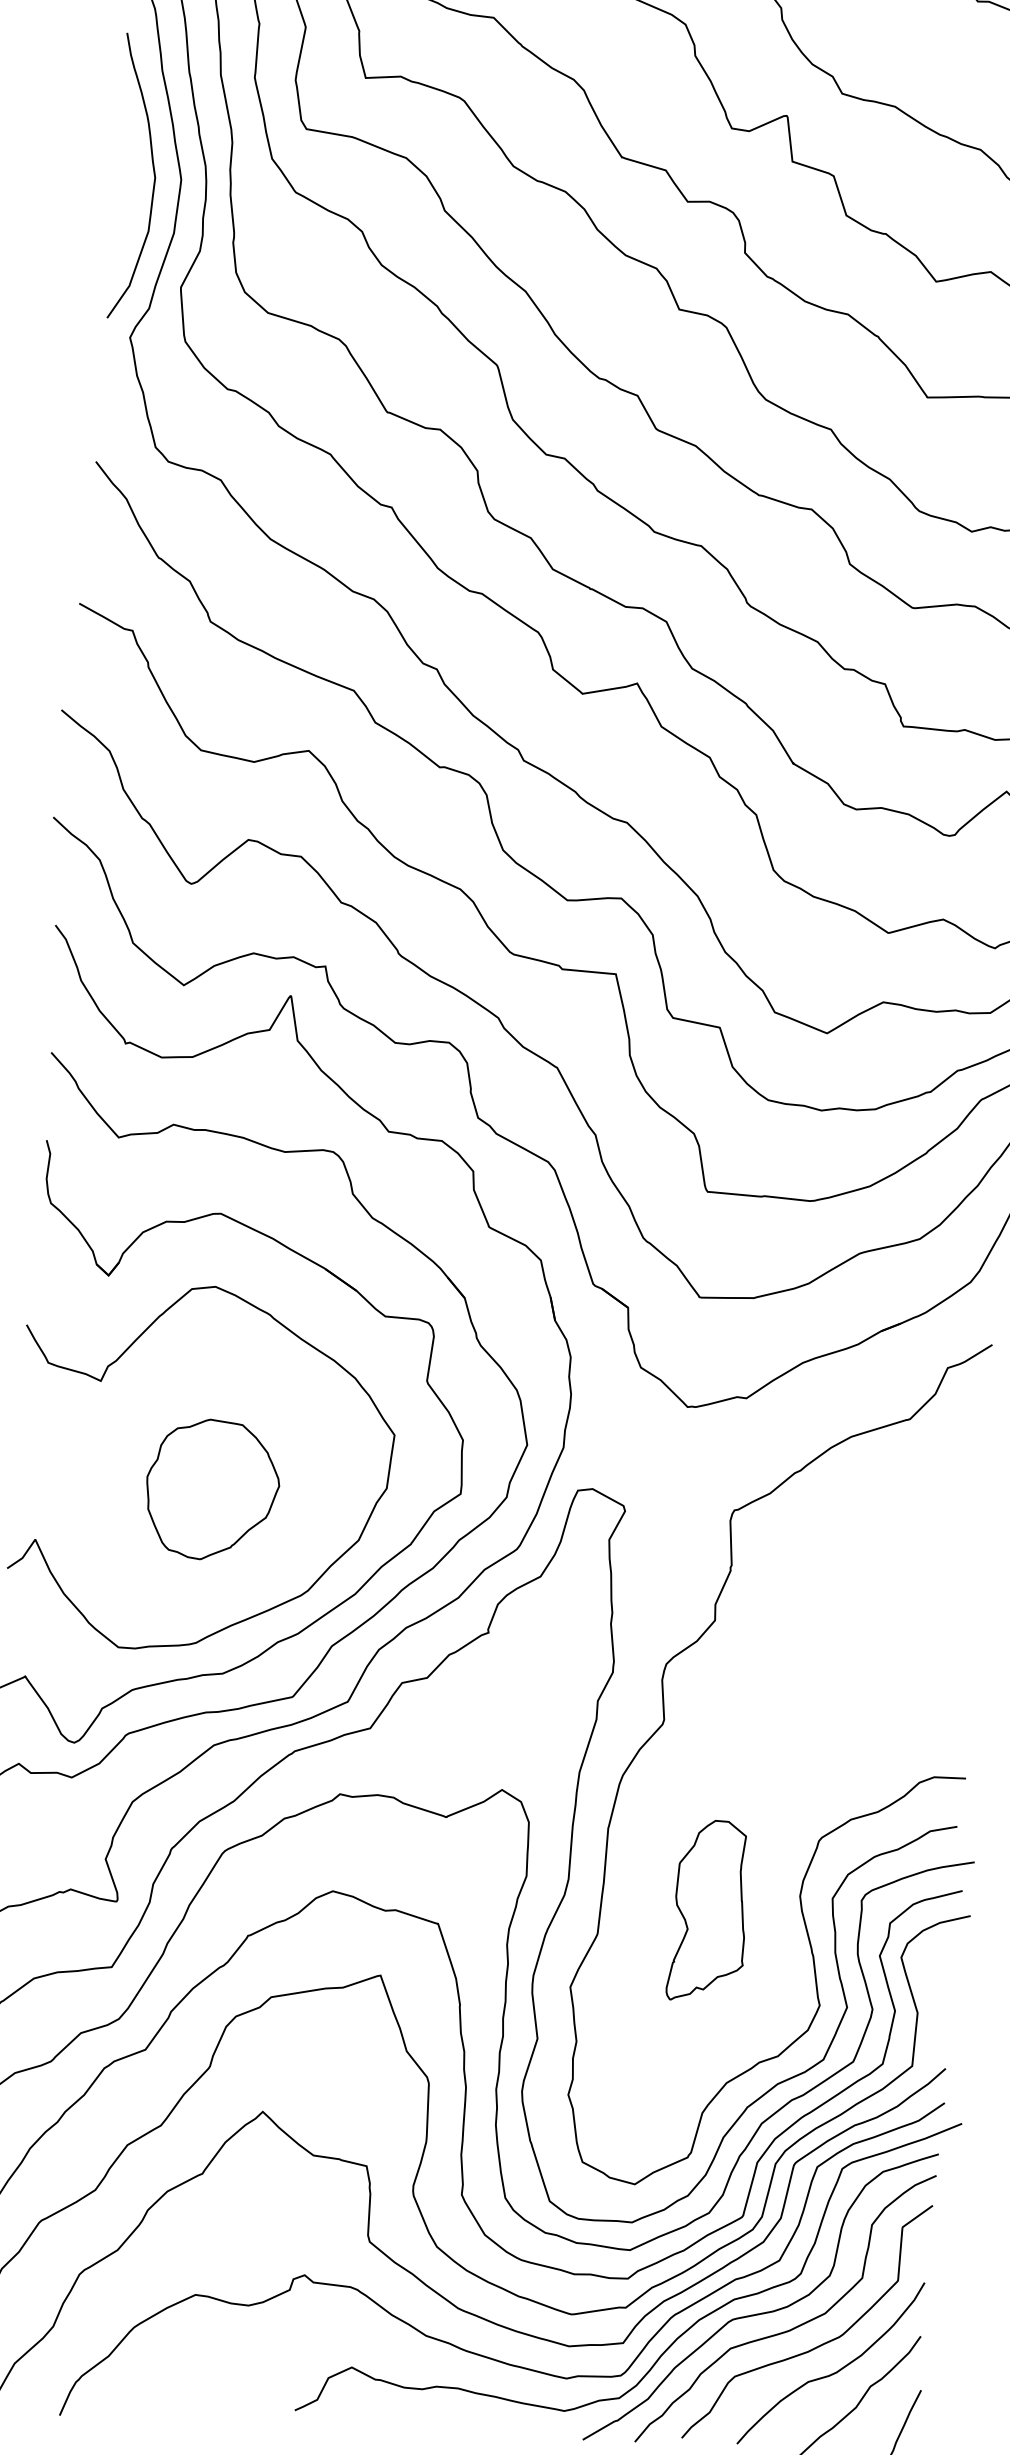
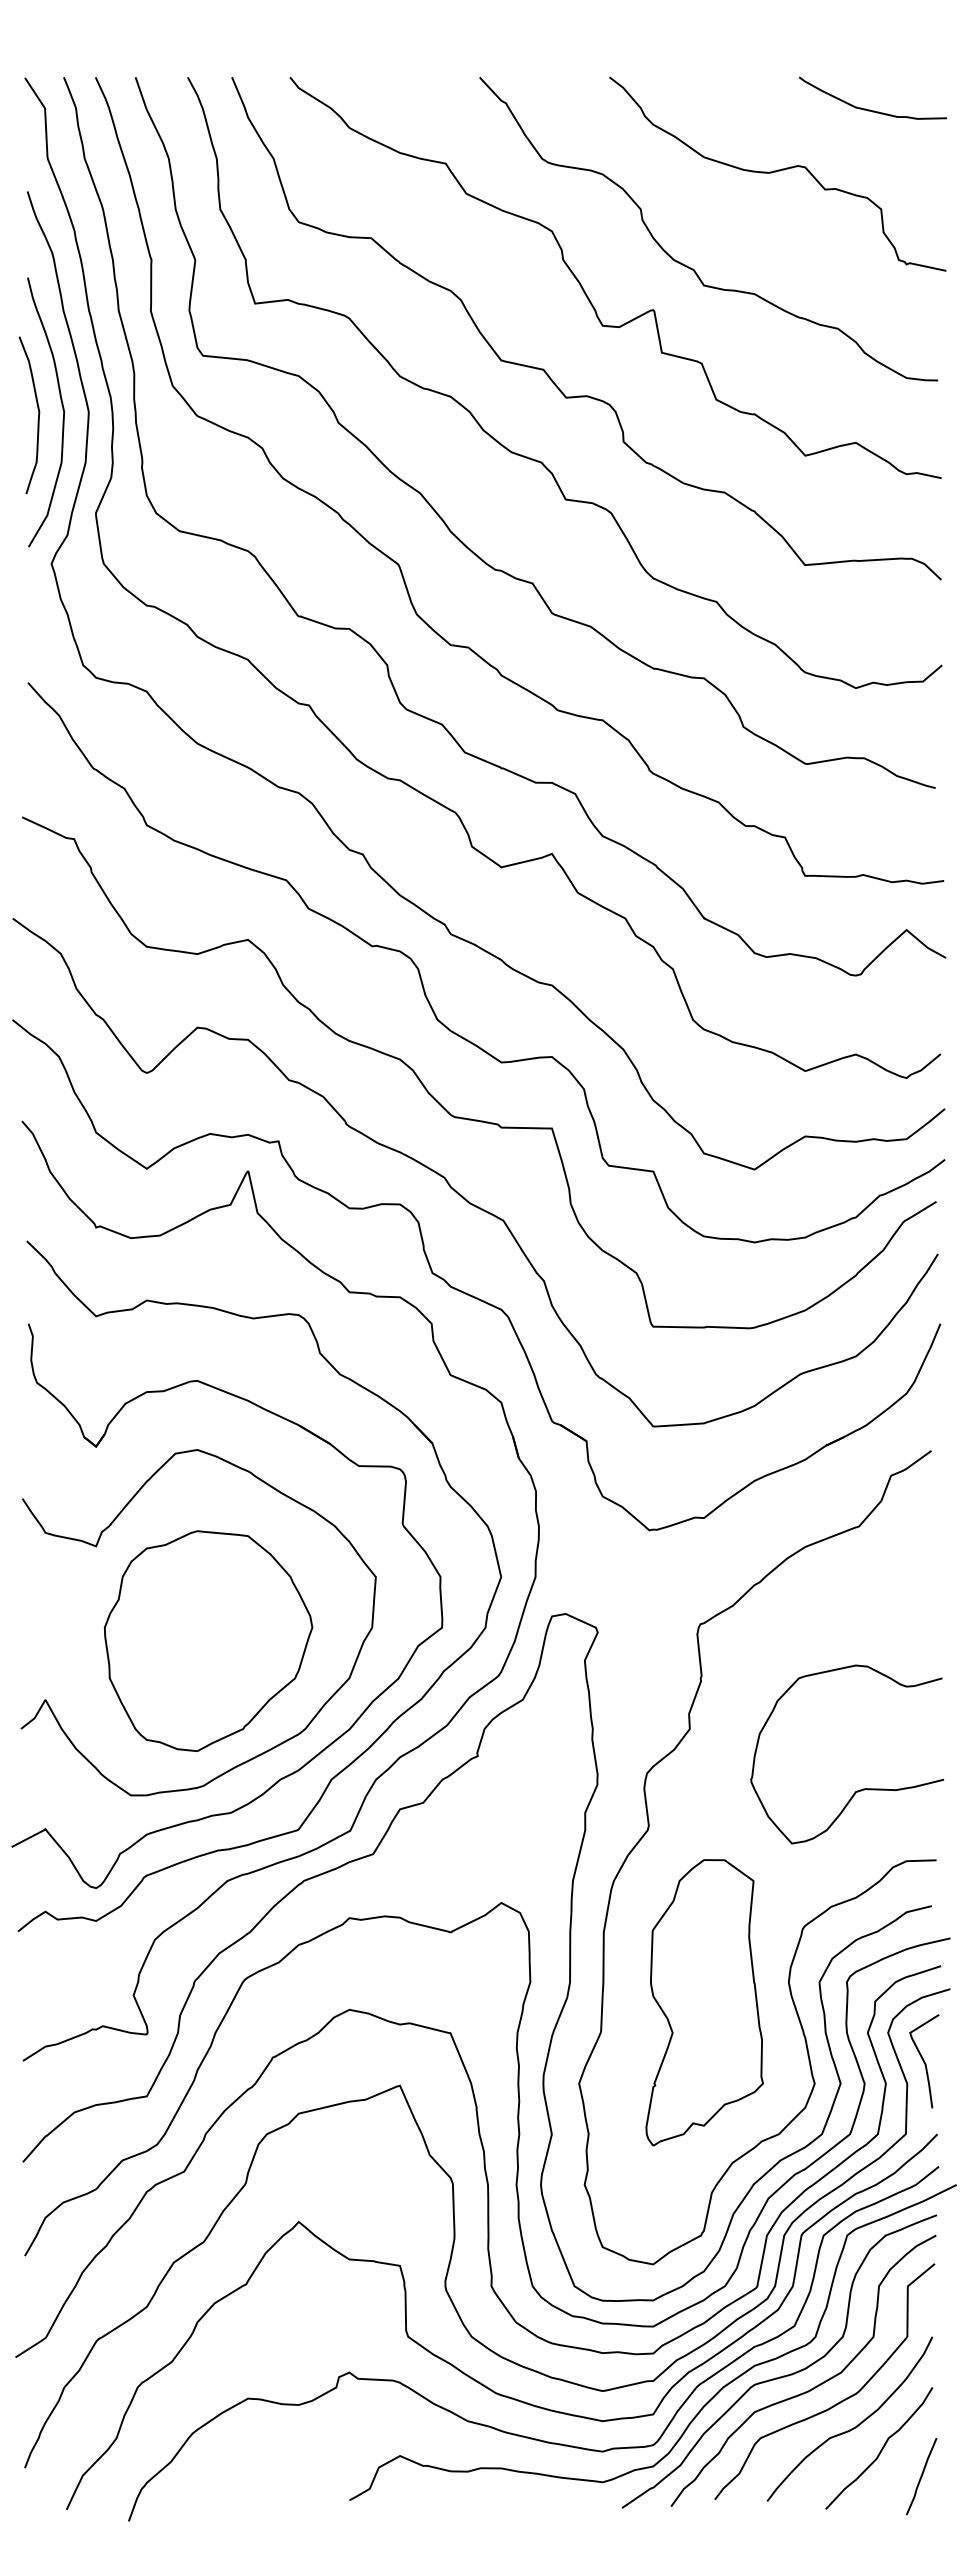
curve: (126, 183) -> (37, 419), added
part: (212, 1489) -> (208, 1640), size x1.67
curve: (886, 1698) -> (856, 1790), added
part: (709, 1911) -> (704, 2002), size x1.67
curve: (937, 1990) -> (924, 2061), added

